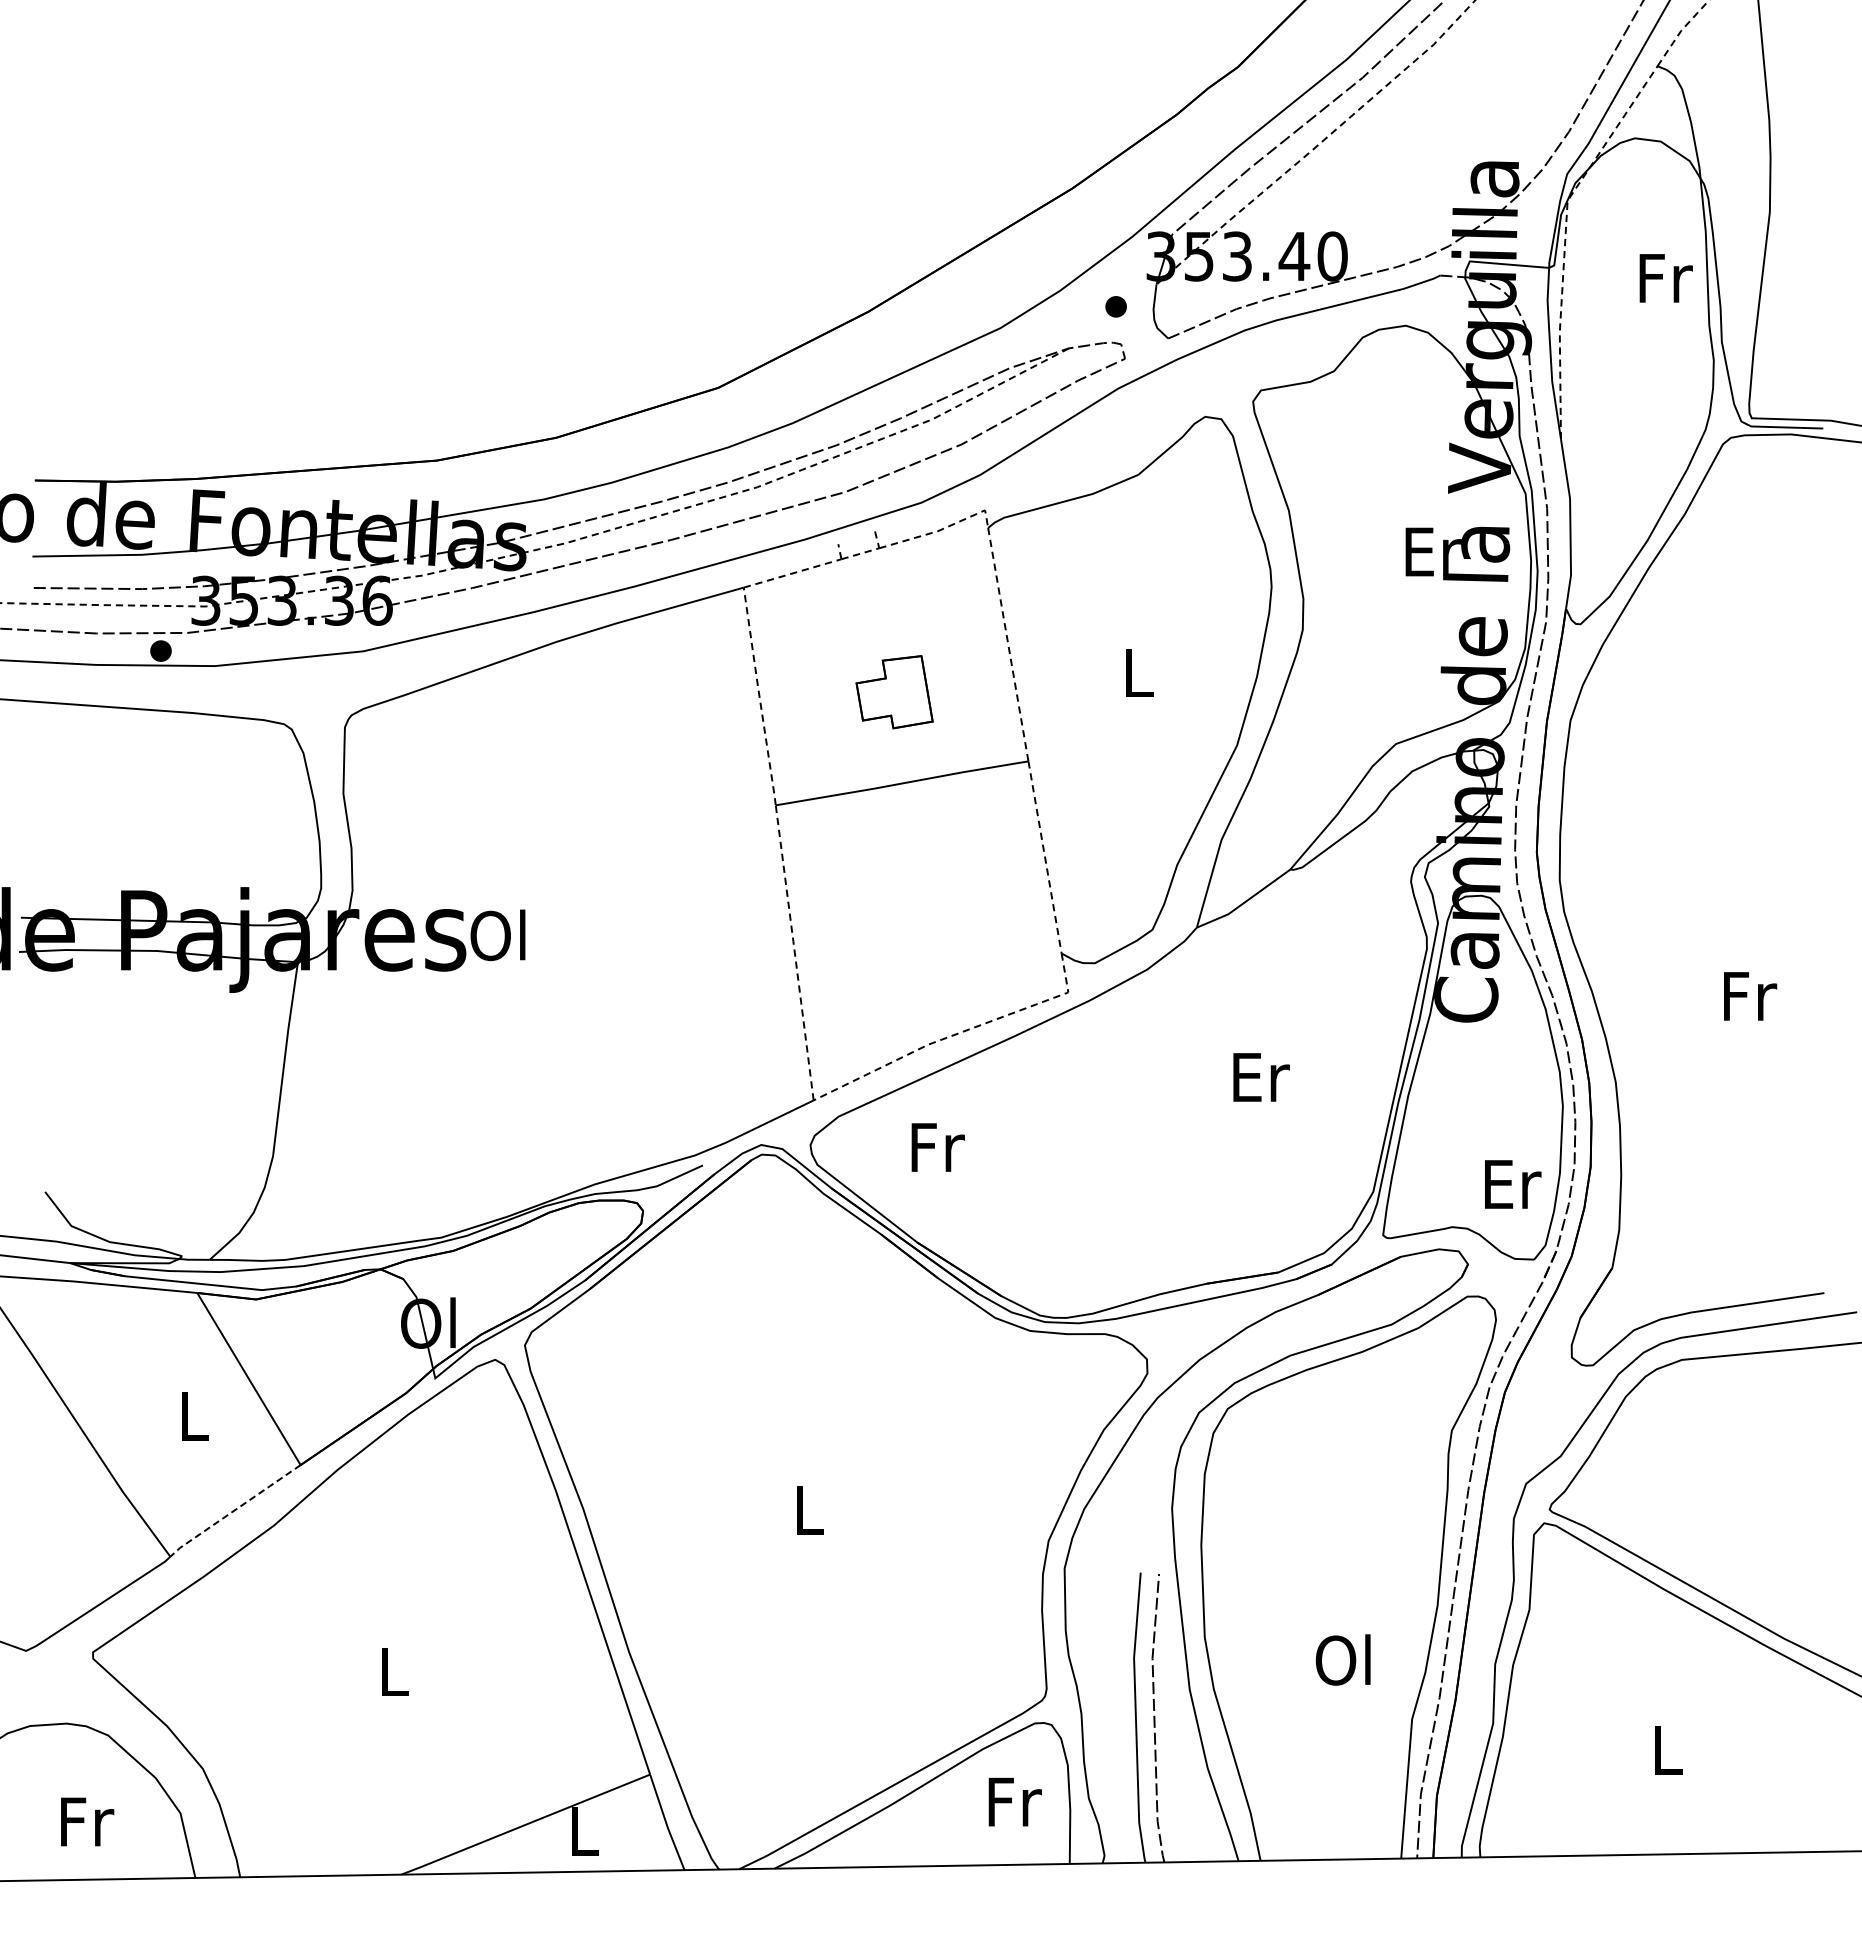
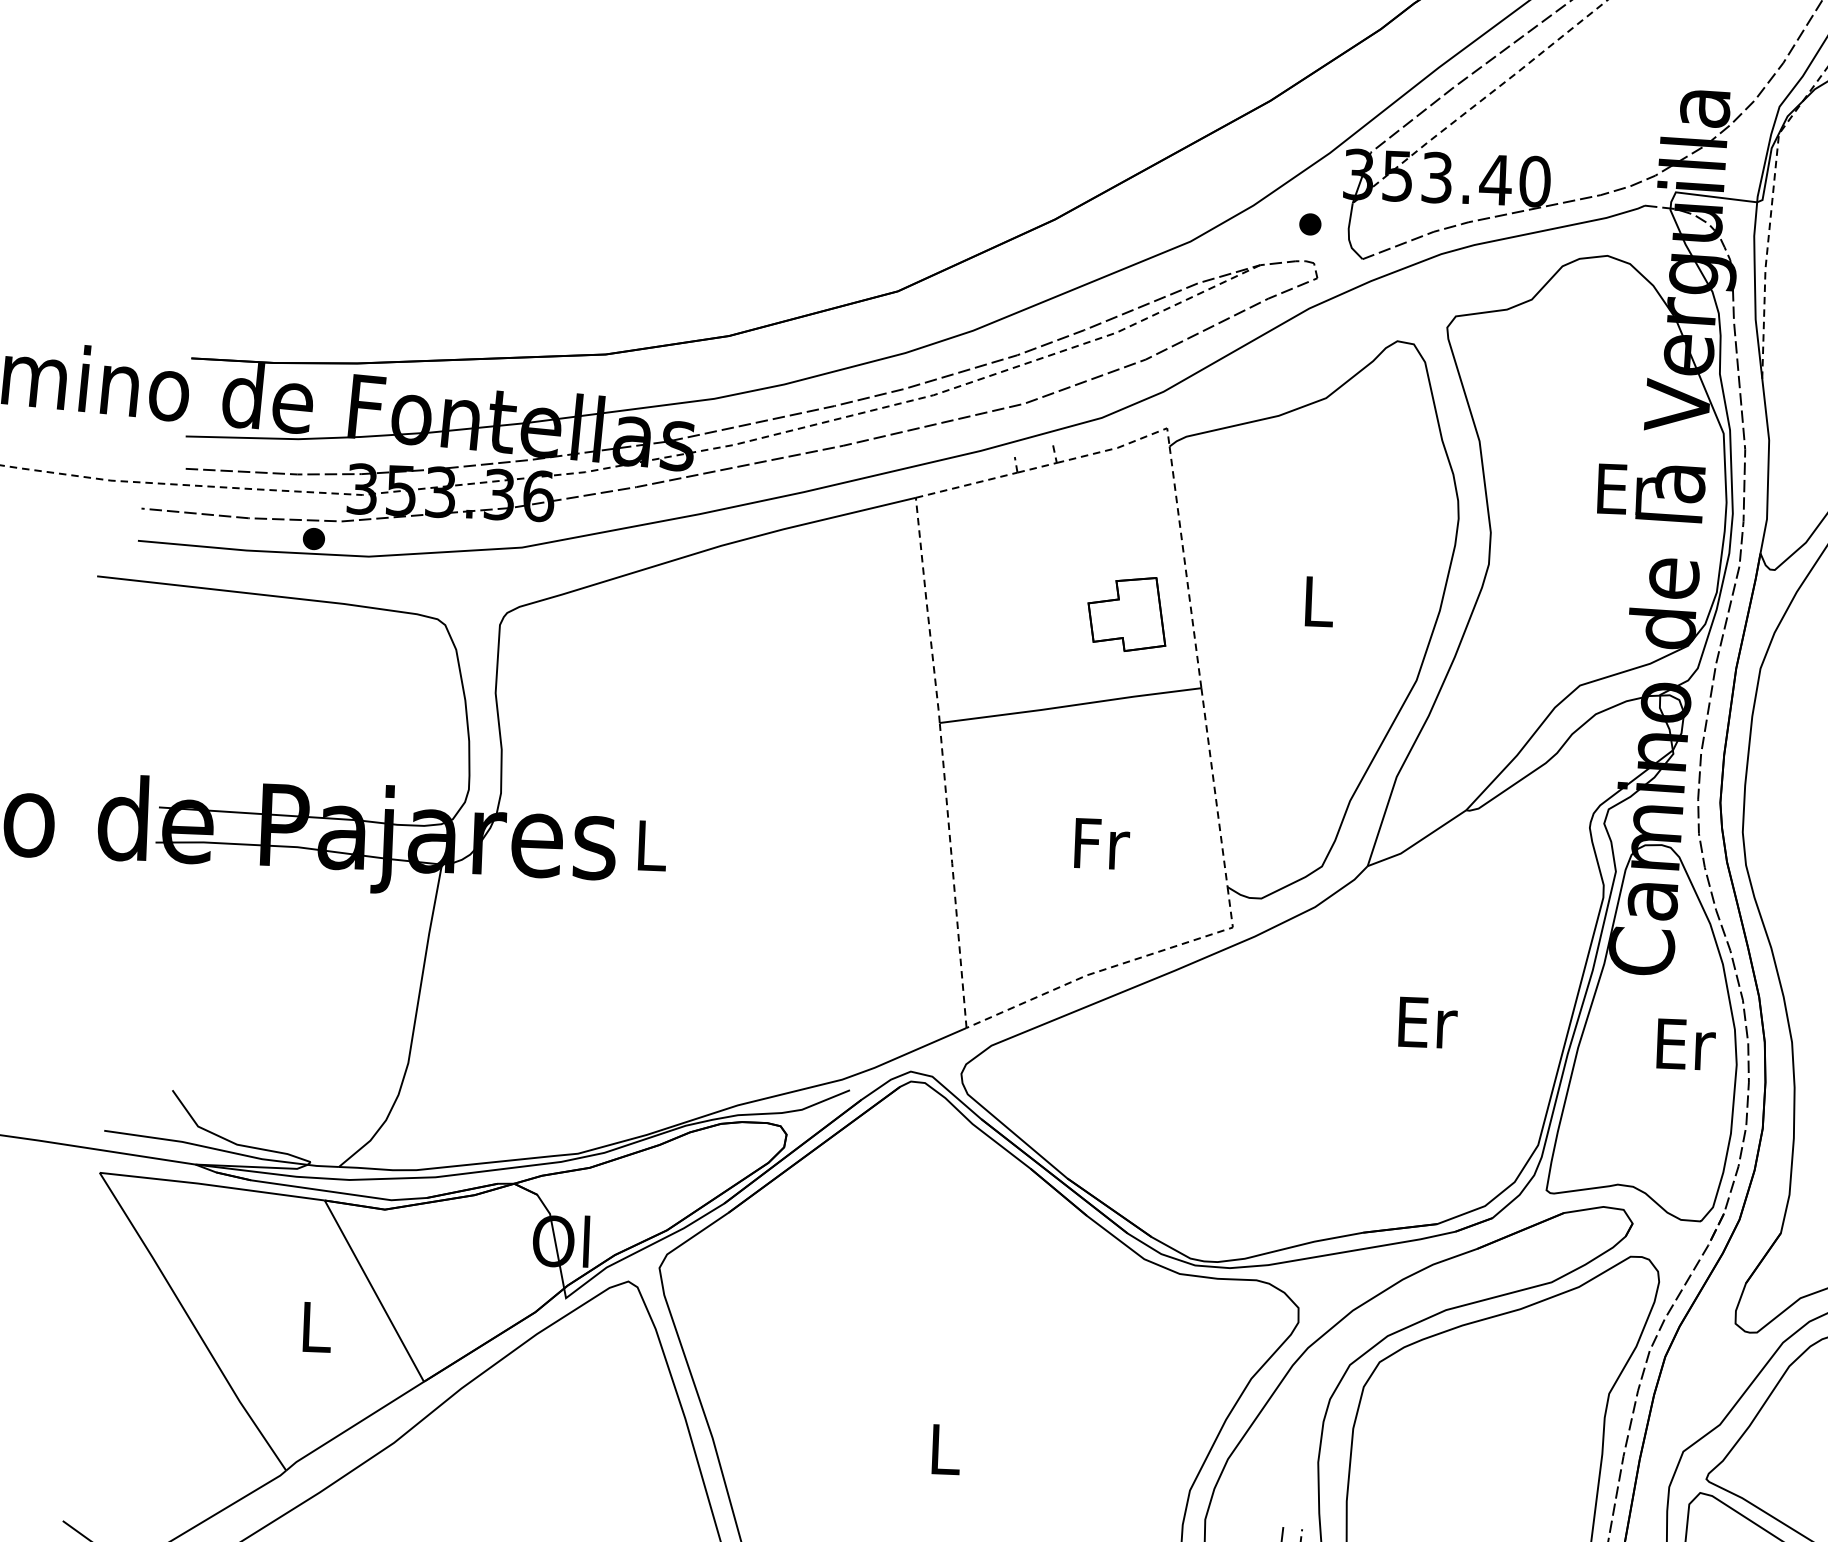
part: (894, 692) -> (1127, 614), moved
text: (497, 935) -> (648, 845), Ol -> L
text: (937, 1147) -> (1101, 843), moved
text: (1513, 1184) -> (1686, 1044), moved
line: (234, 1510) -> (354, 1425), dashed -> solid

